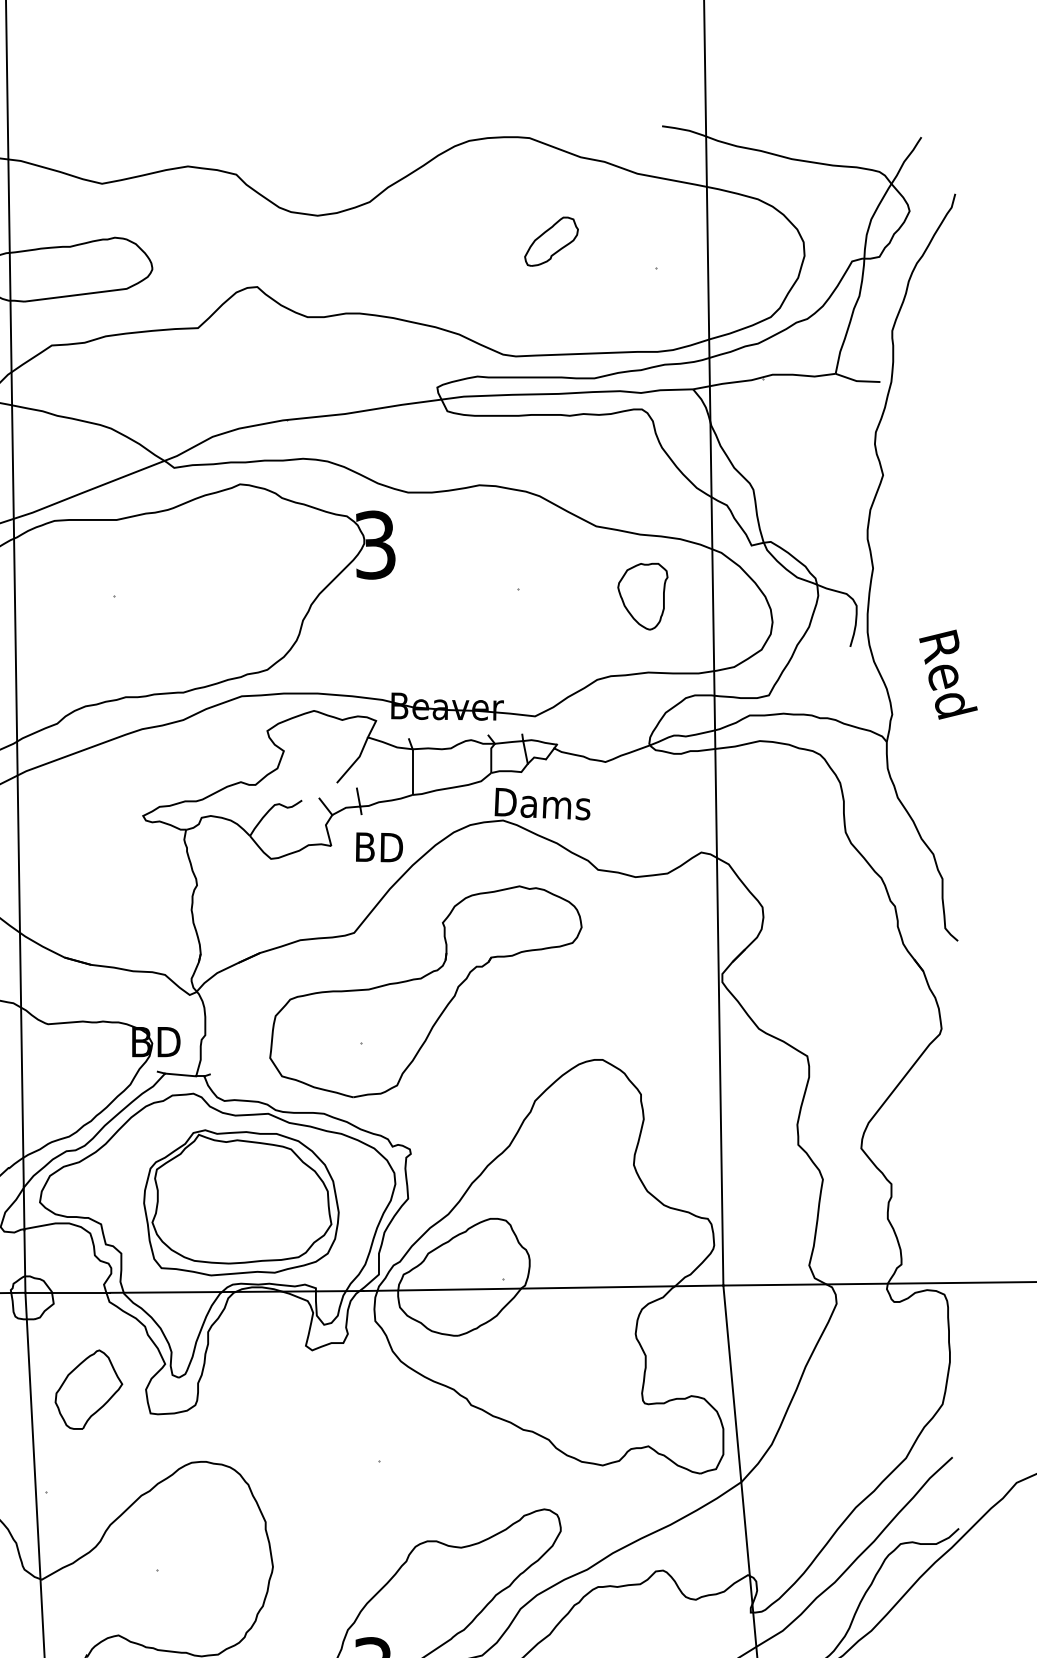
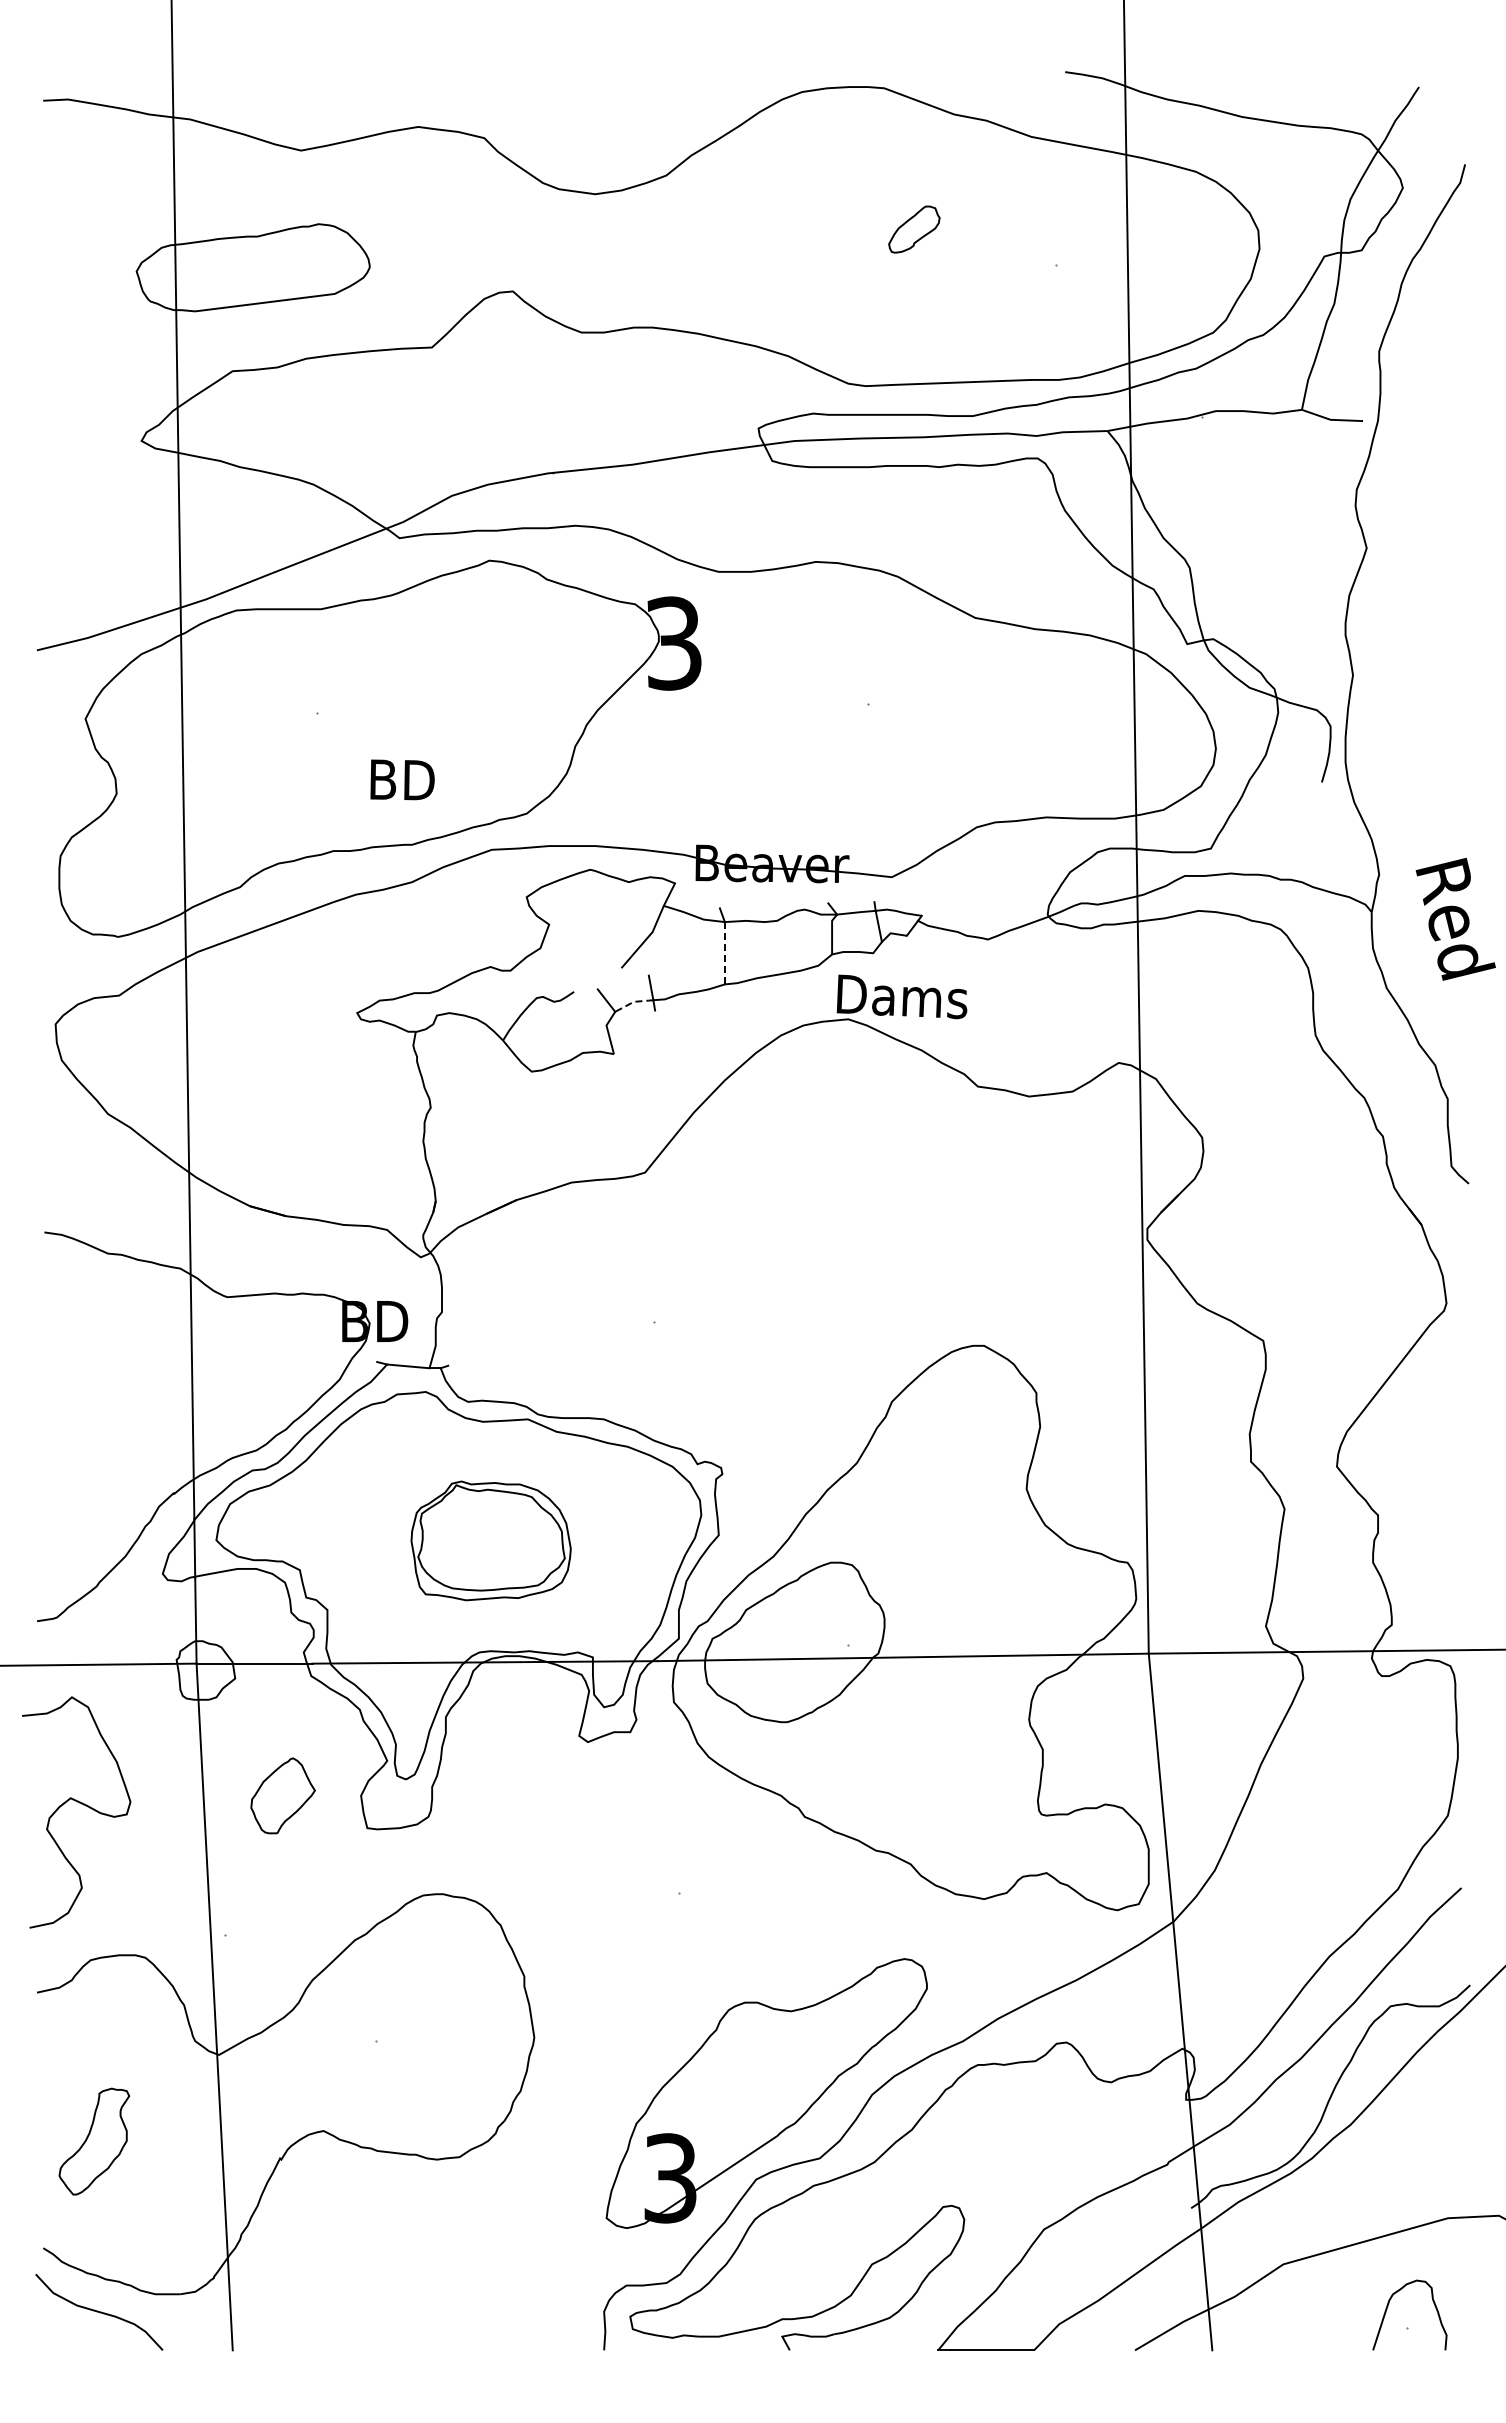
part: (551, 241) -> (914, 229), size x0.7
part: (642, 596) -> (1038, 713), removed
text: (948, 674) -> (1455, 918), moved
line: (412, 772) -> (724, 953), solid -> dashed
line: (345, 807) -> (633, 1001), solid -> dashed
text: (379, 847) -> (402, 779), moved
part: (425, 991) -> (742, 1252), removed
part: (240, 1202) -> (490, 1540), size x0.6
part: (88, 1389) -> (282, 1795), size x0.7

